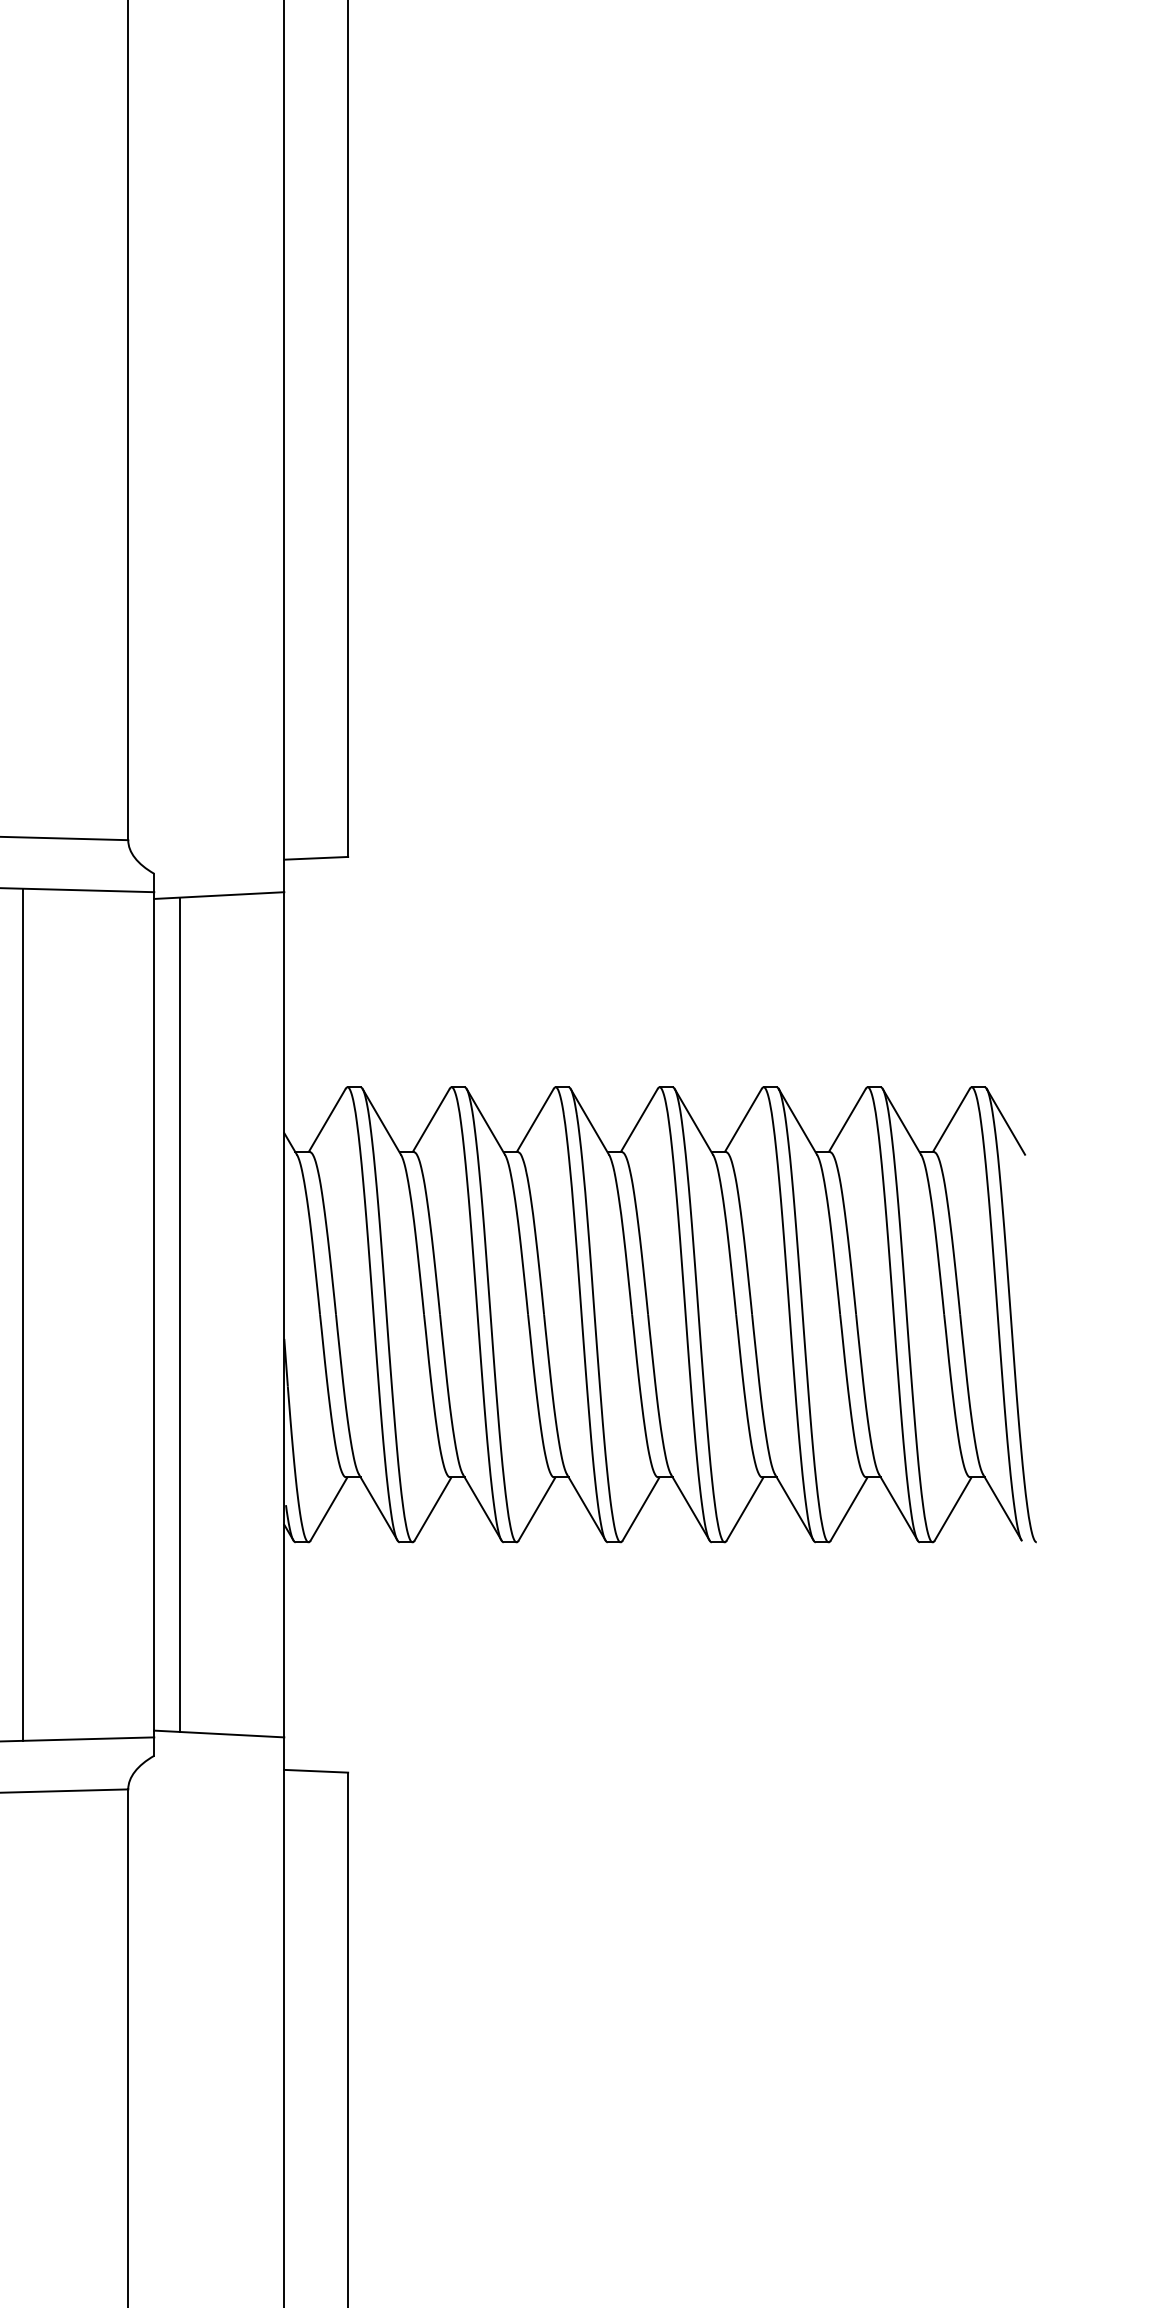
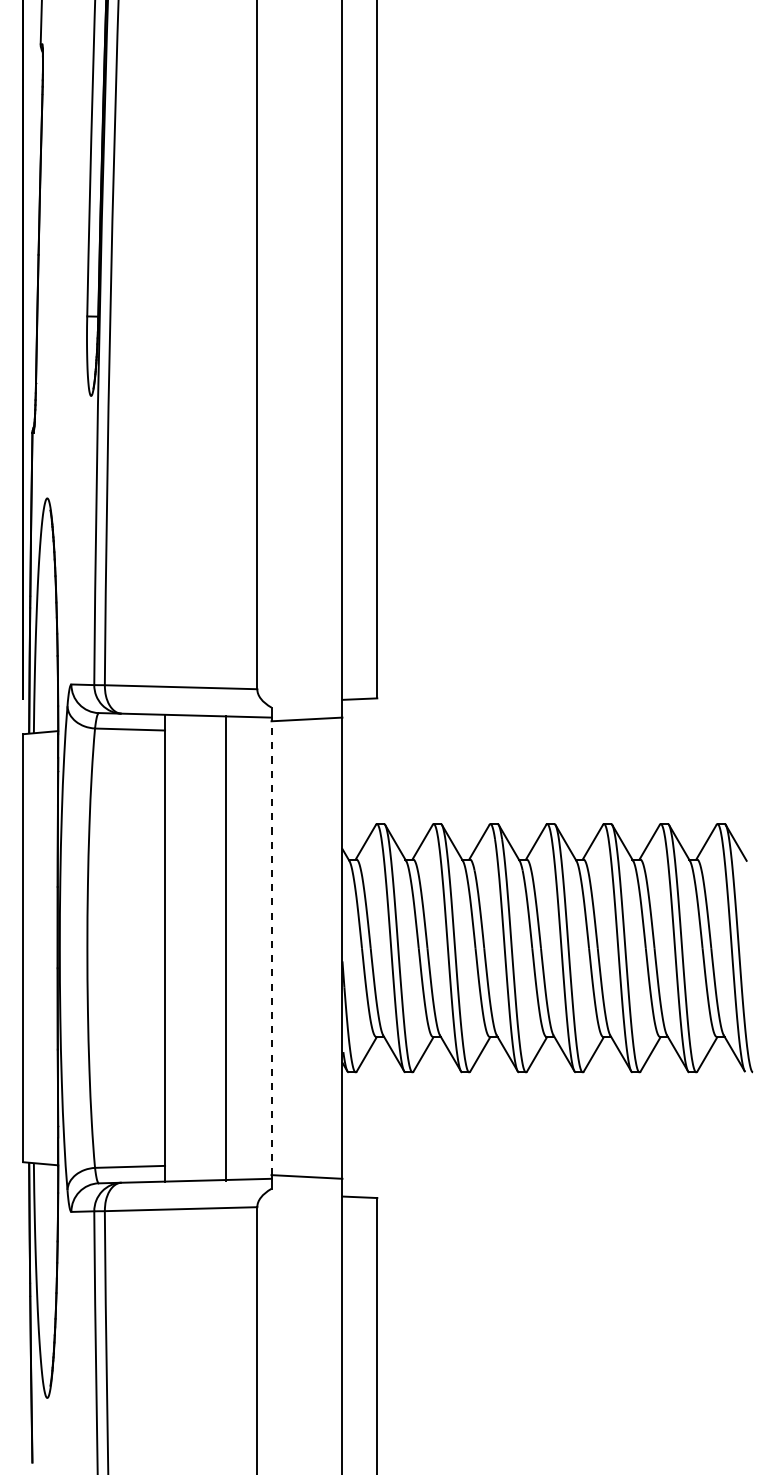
line: (22, 1313) -> (225, 947), moved
line: (179, 1313) -> (285, 947), removed
line: (154, 1315) -> (271, 948), solid -> dashed

